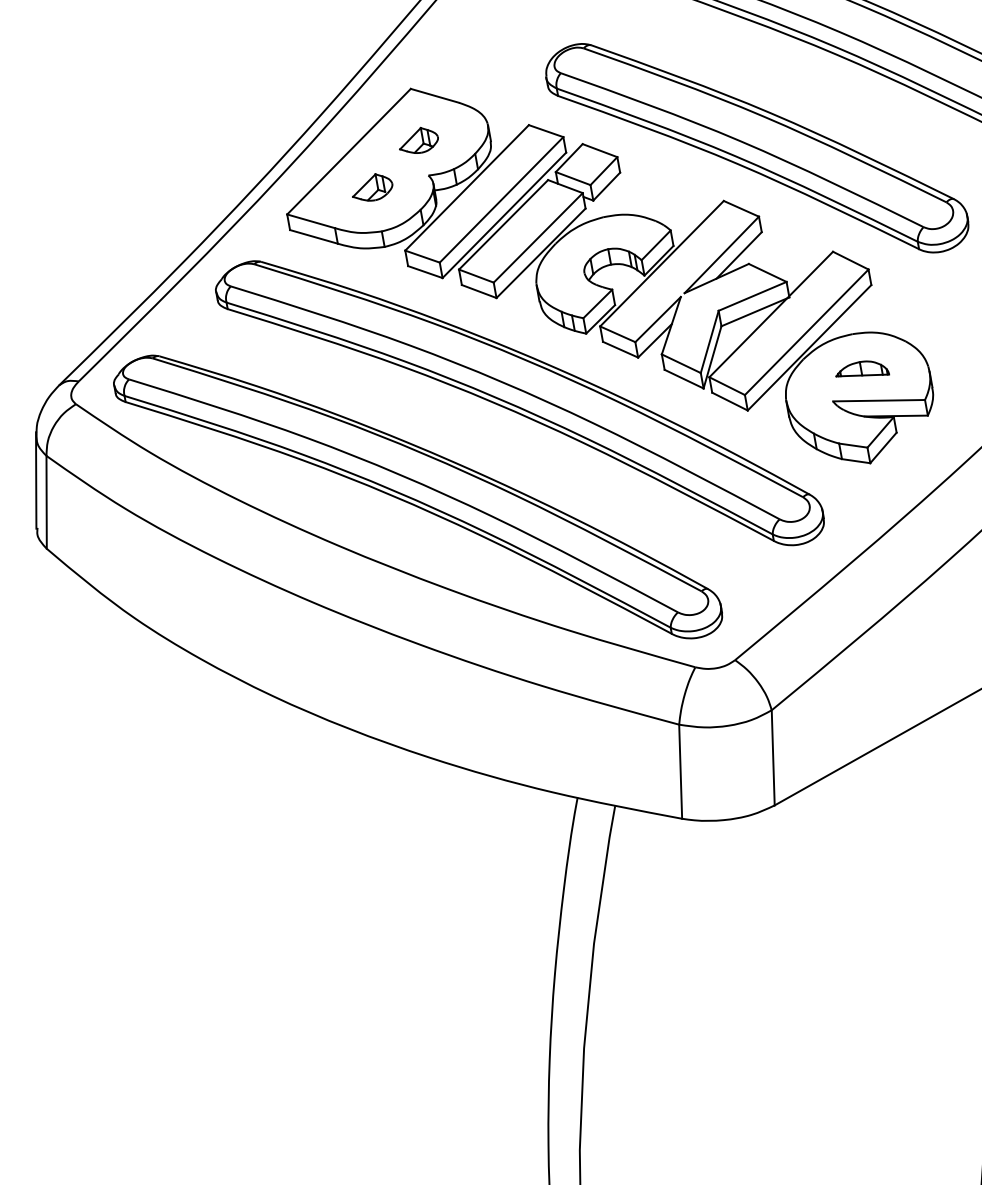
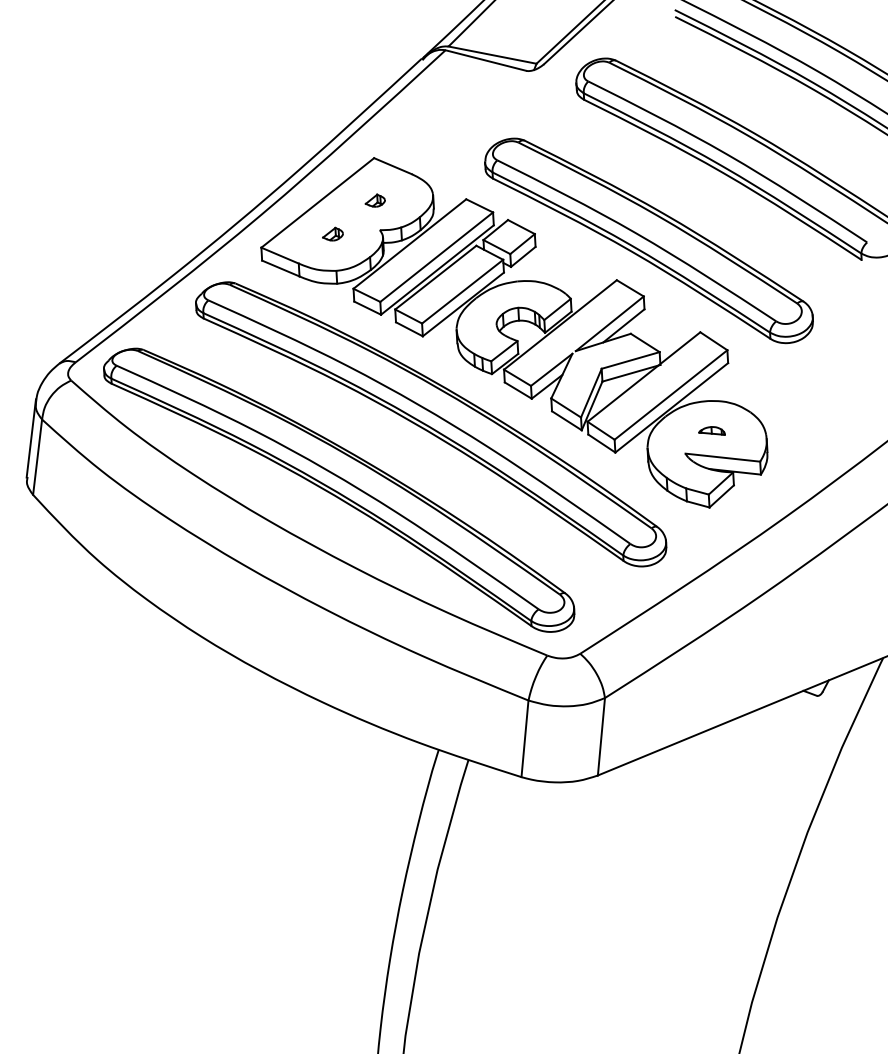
part: (418, 140) -> (375, 200), size x0.6
part: (371, 186) -> (332, 233), size x0.6
part: (861, 369) -> (711, 430), size x0.6

